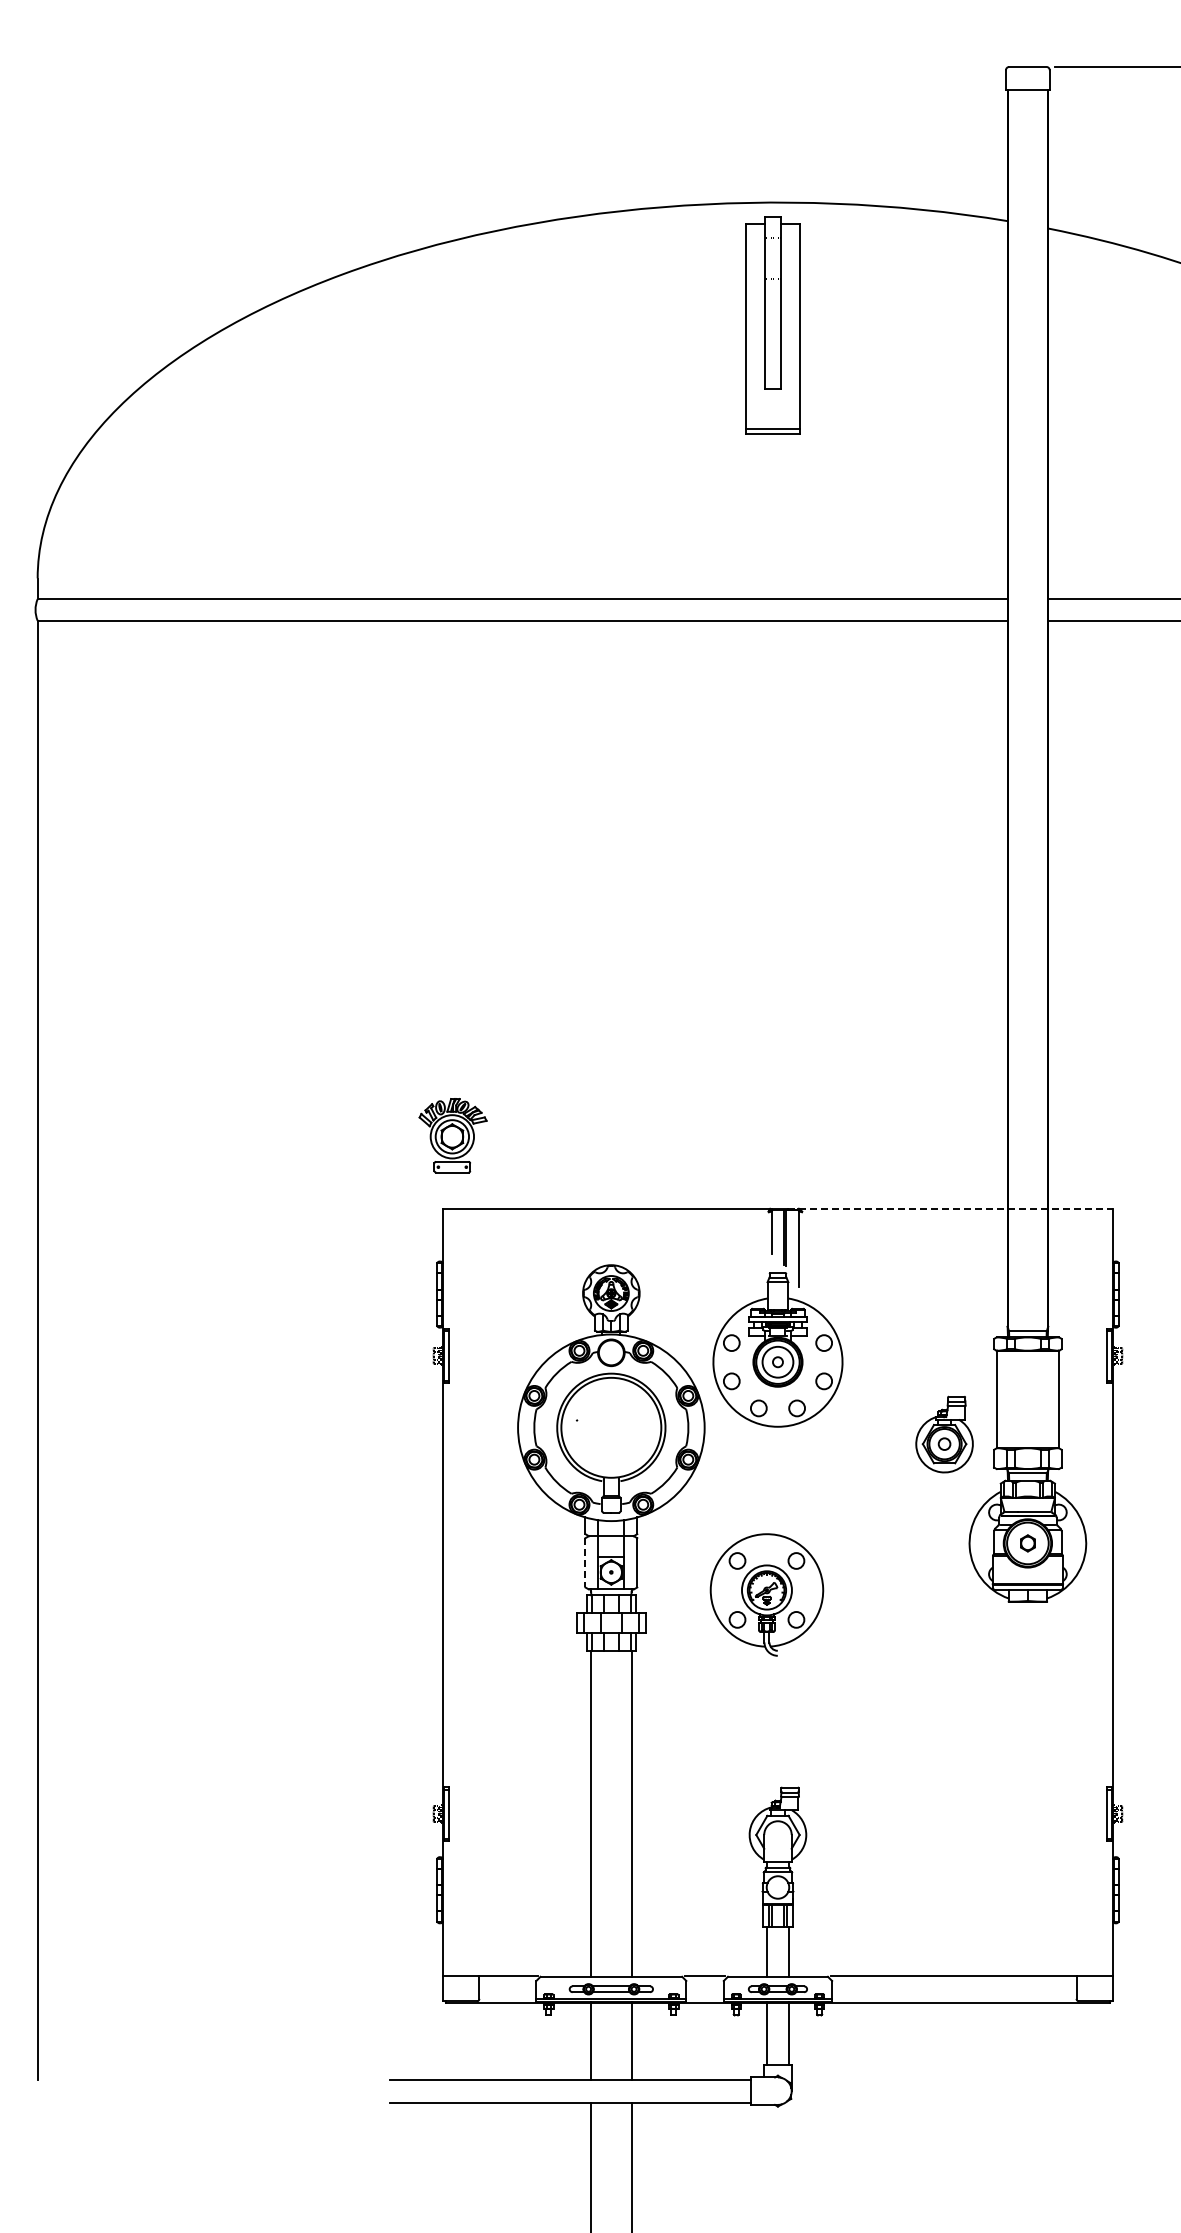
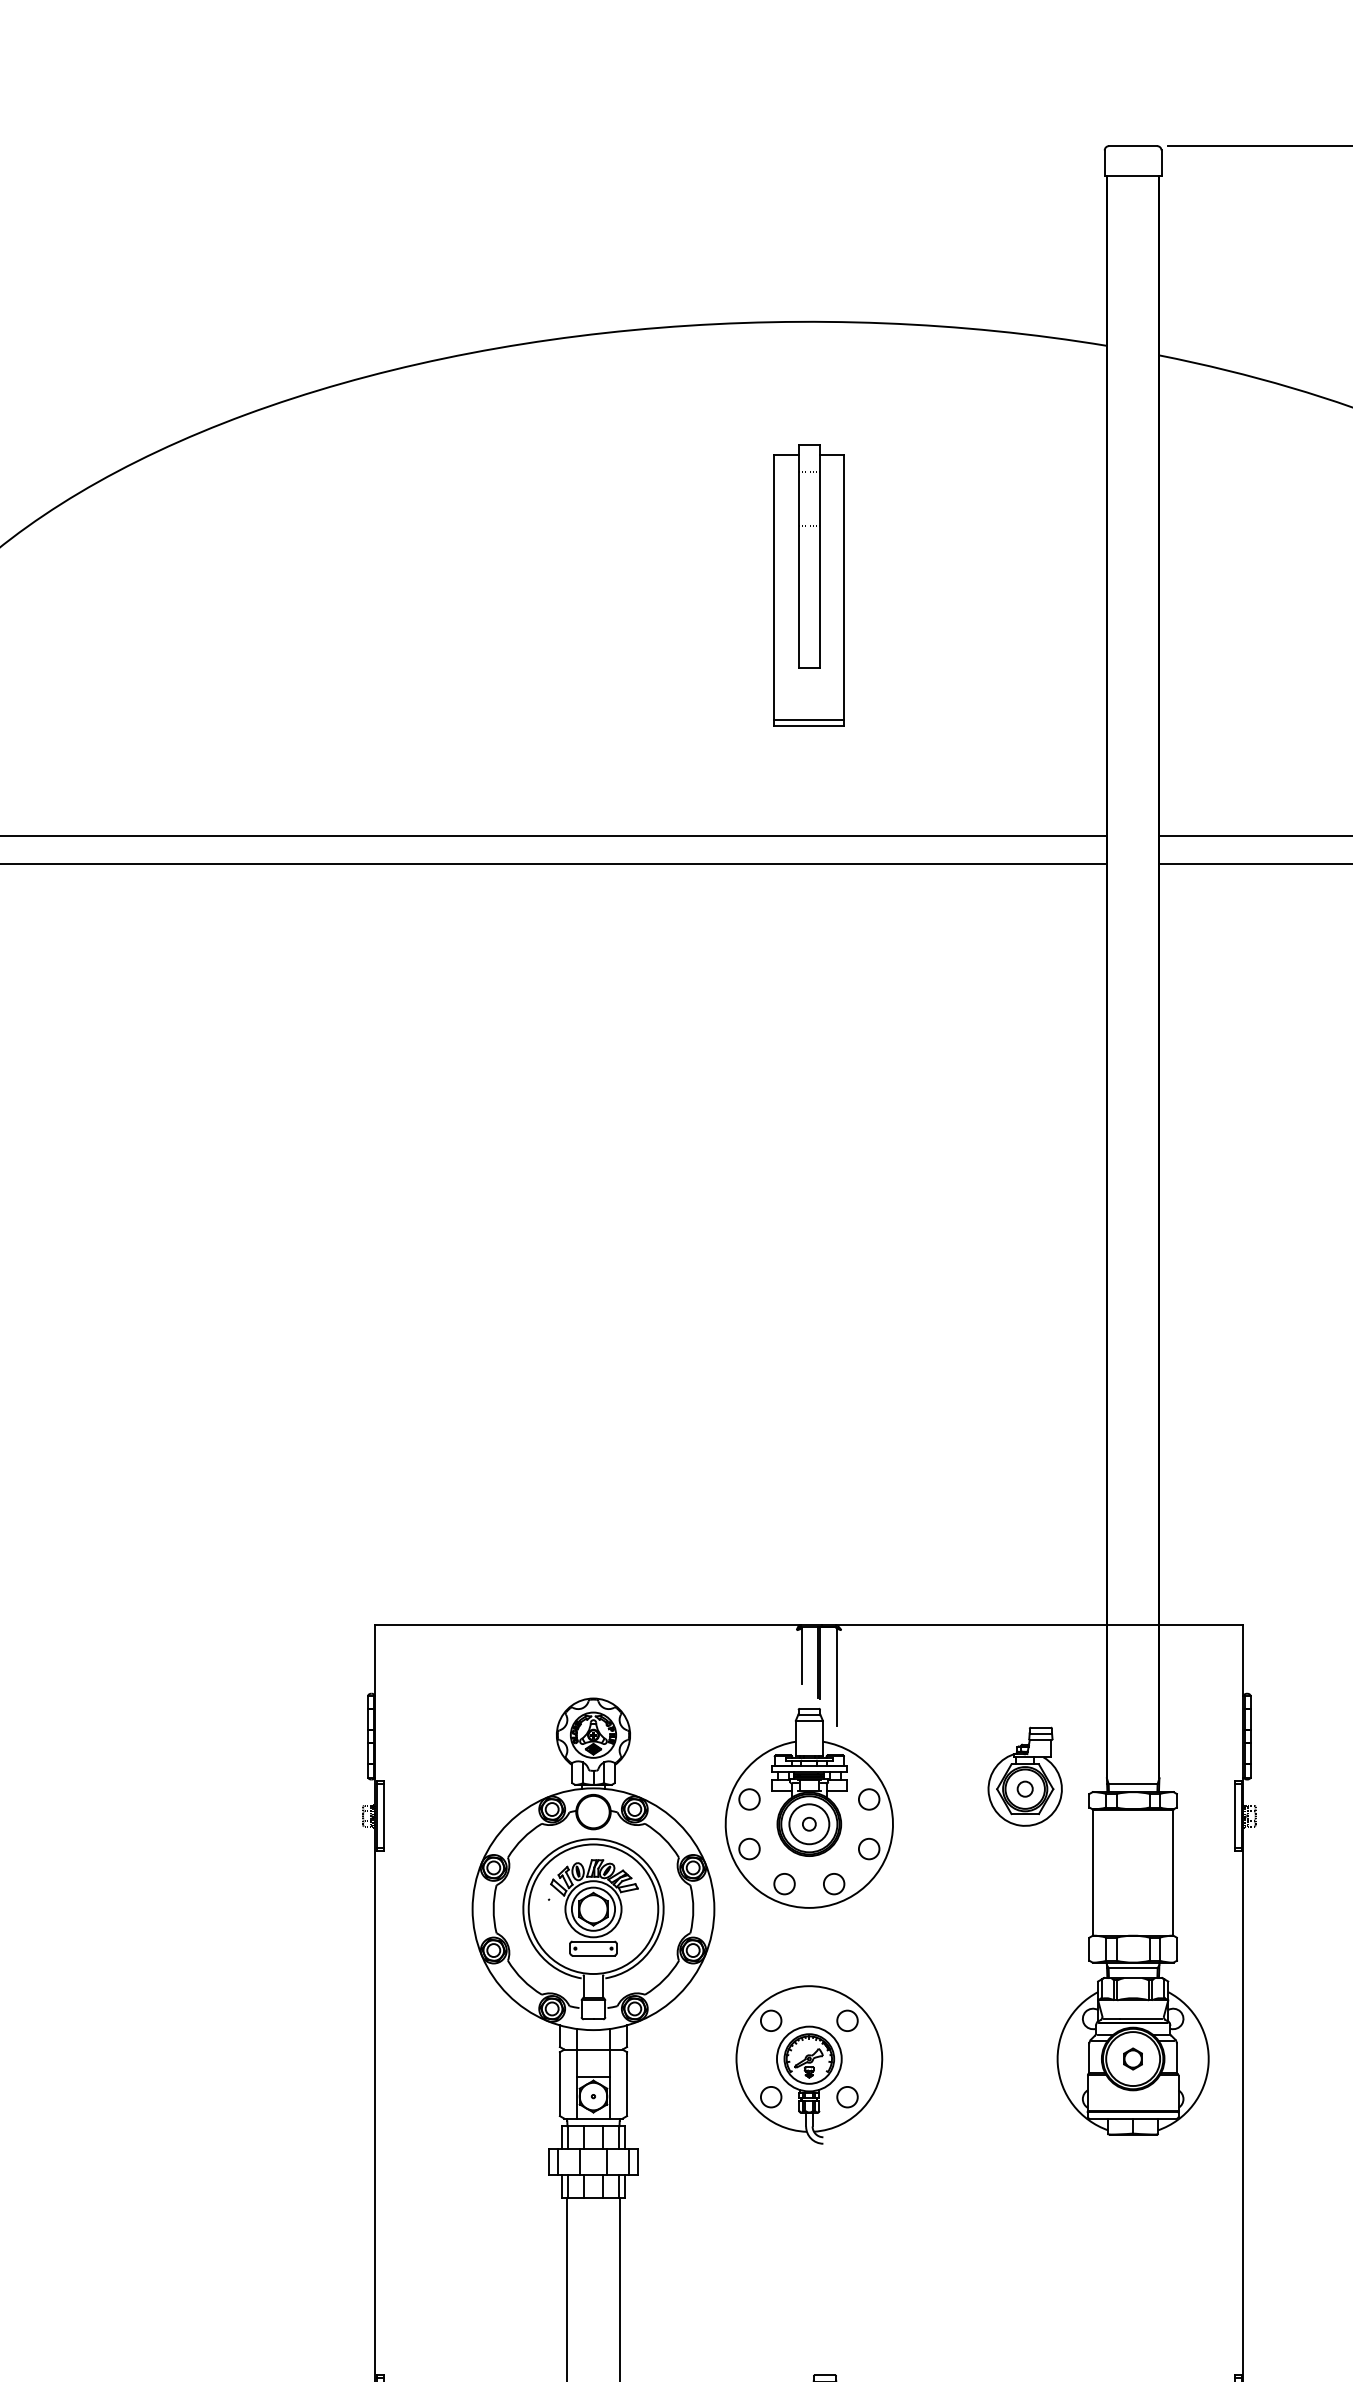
part: (772, 325) -> (808, 586), moved
part: (452, 1135) -> (593, 1907), moved
line: (950, 1208) -> (1032, 1625), dashed -> solid
part: (944, 1434) -> (1025, 1776), moved
line: (585, 1562) -> (559, 2083), dashed -> solid
part: (766, 1594) -> (808, 2064), moved

